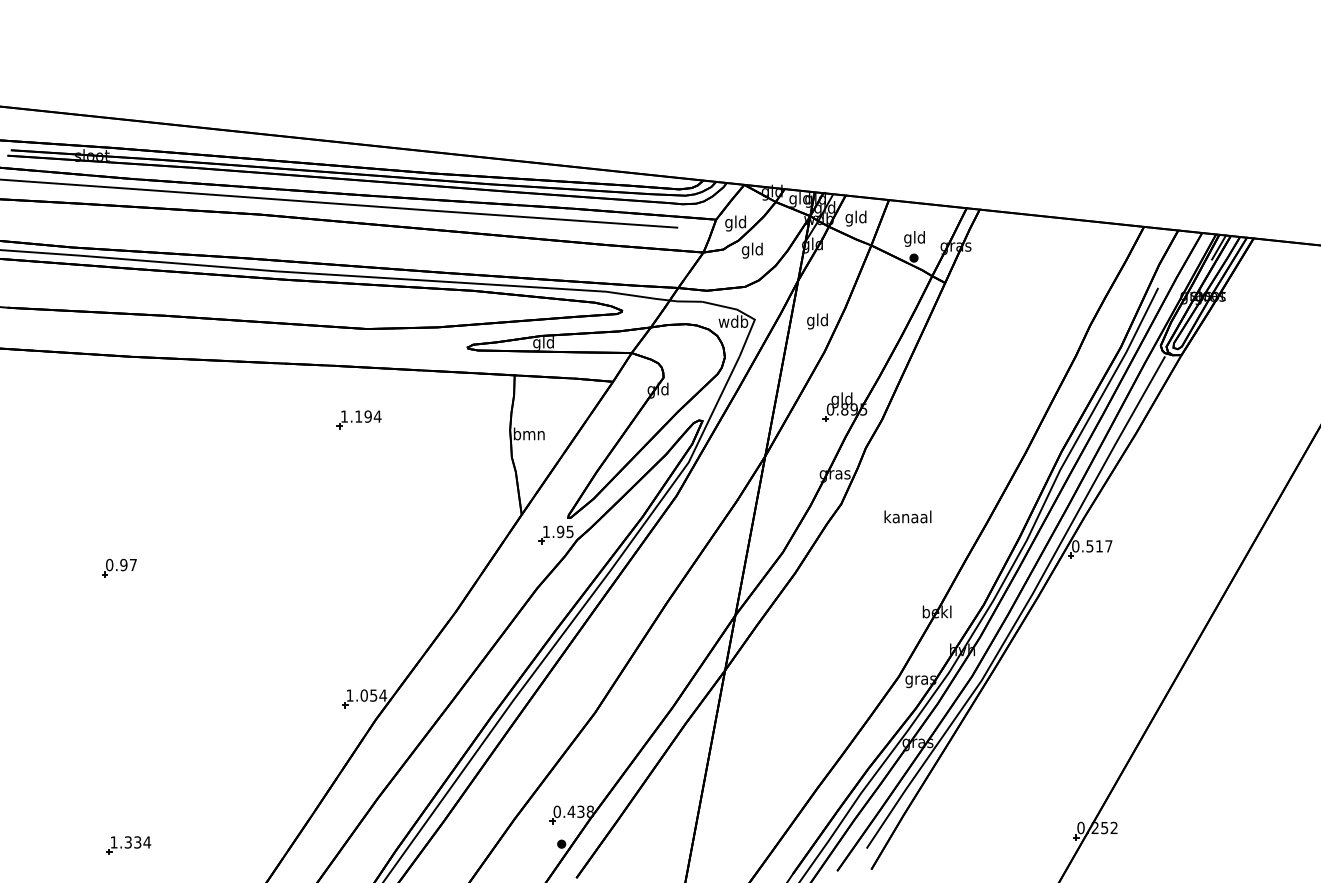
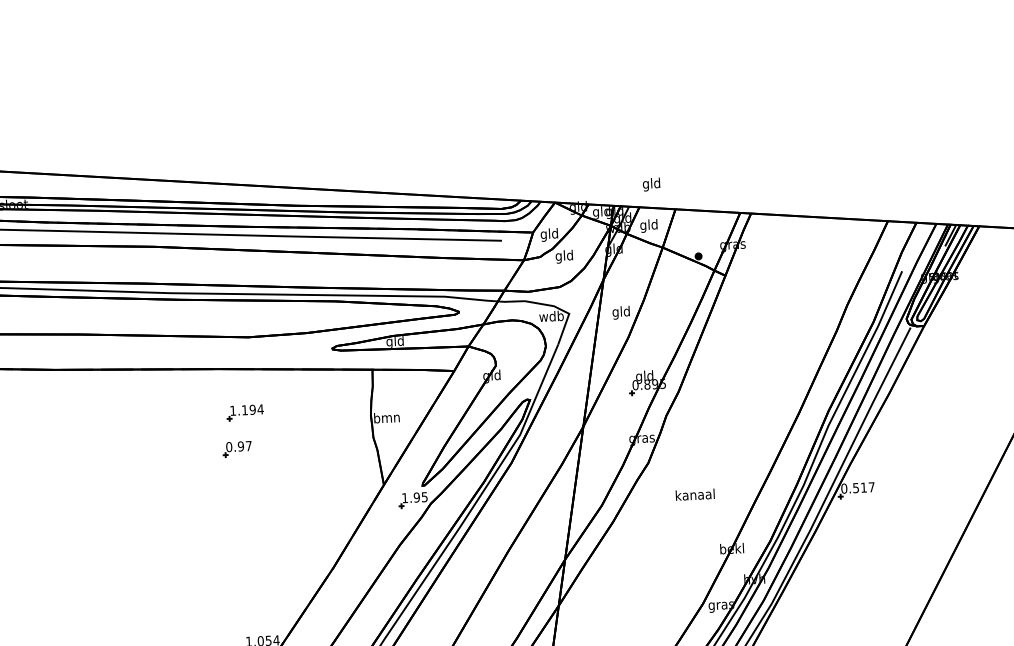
text: (914, 238) -> (651, 184), moved
text: (907, 516) -> (694, 494), moved
part: (119, 567) -> (237, 448), moved

